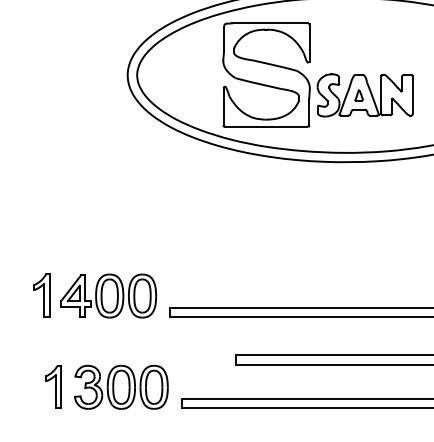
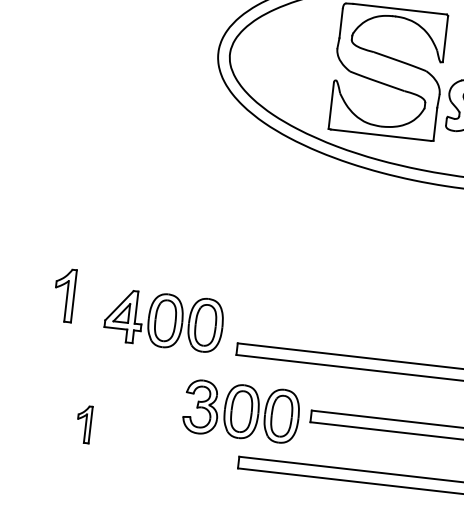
part: (41, 295) -> (63, 294), moved
part: (53, 386) -> (84, 423), size x0.7
part: (121, 386) -> (241, 410), moved

